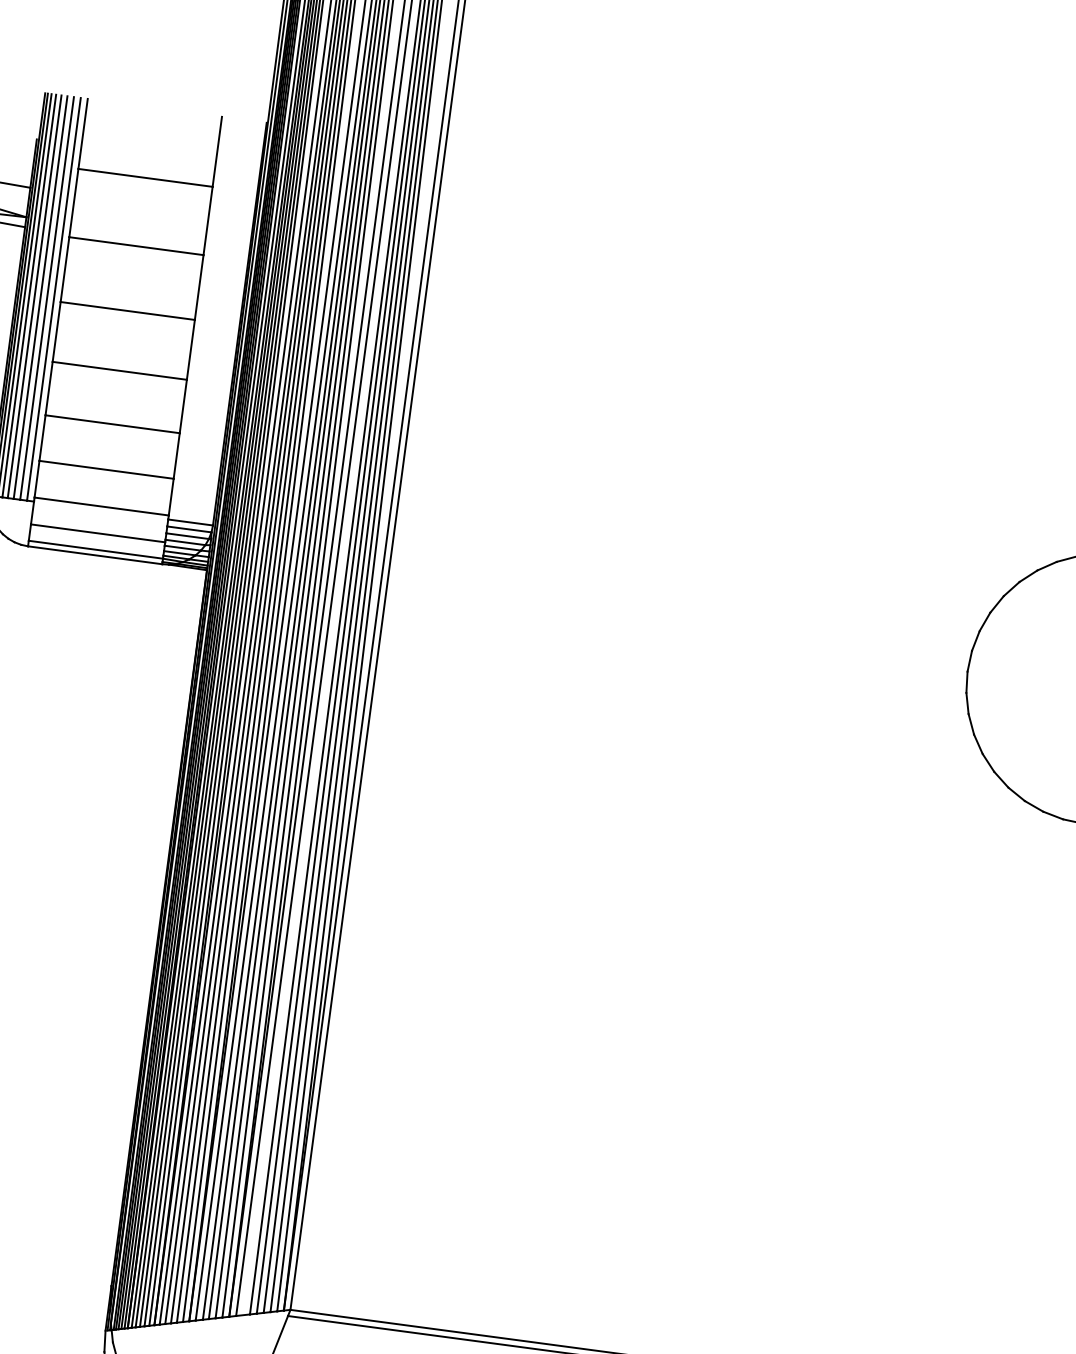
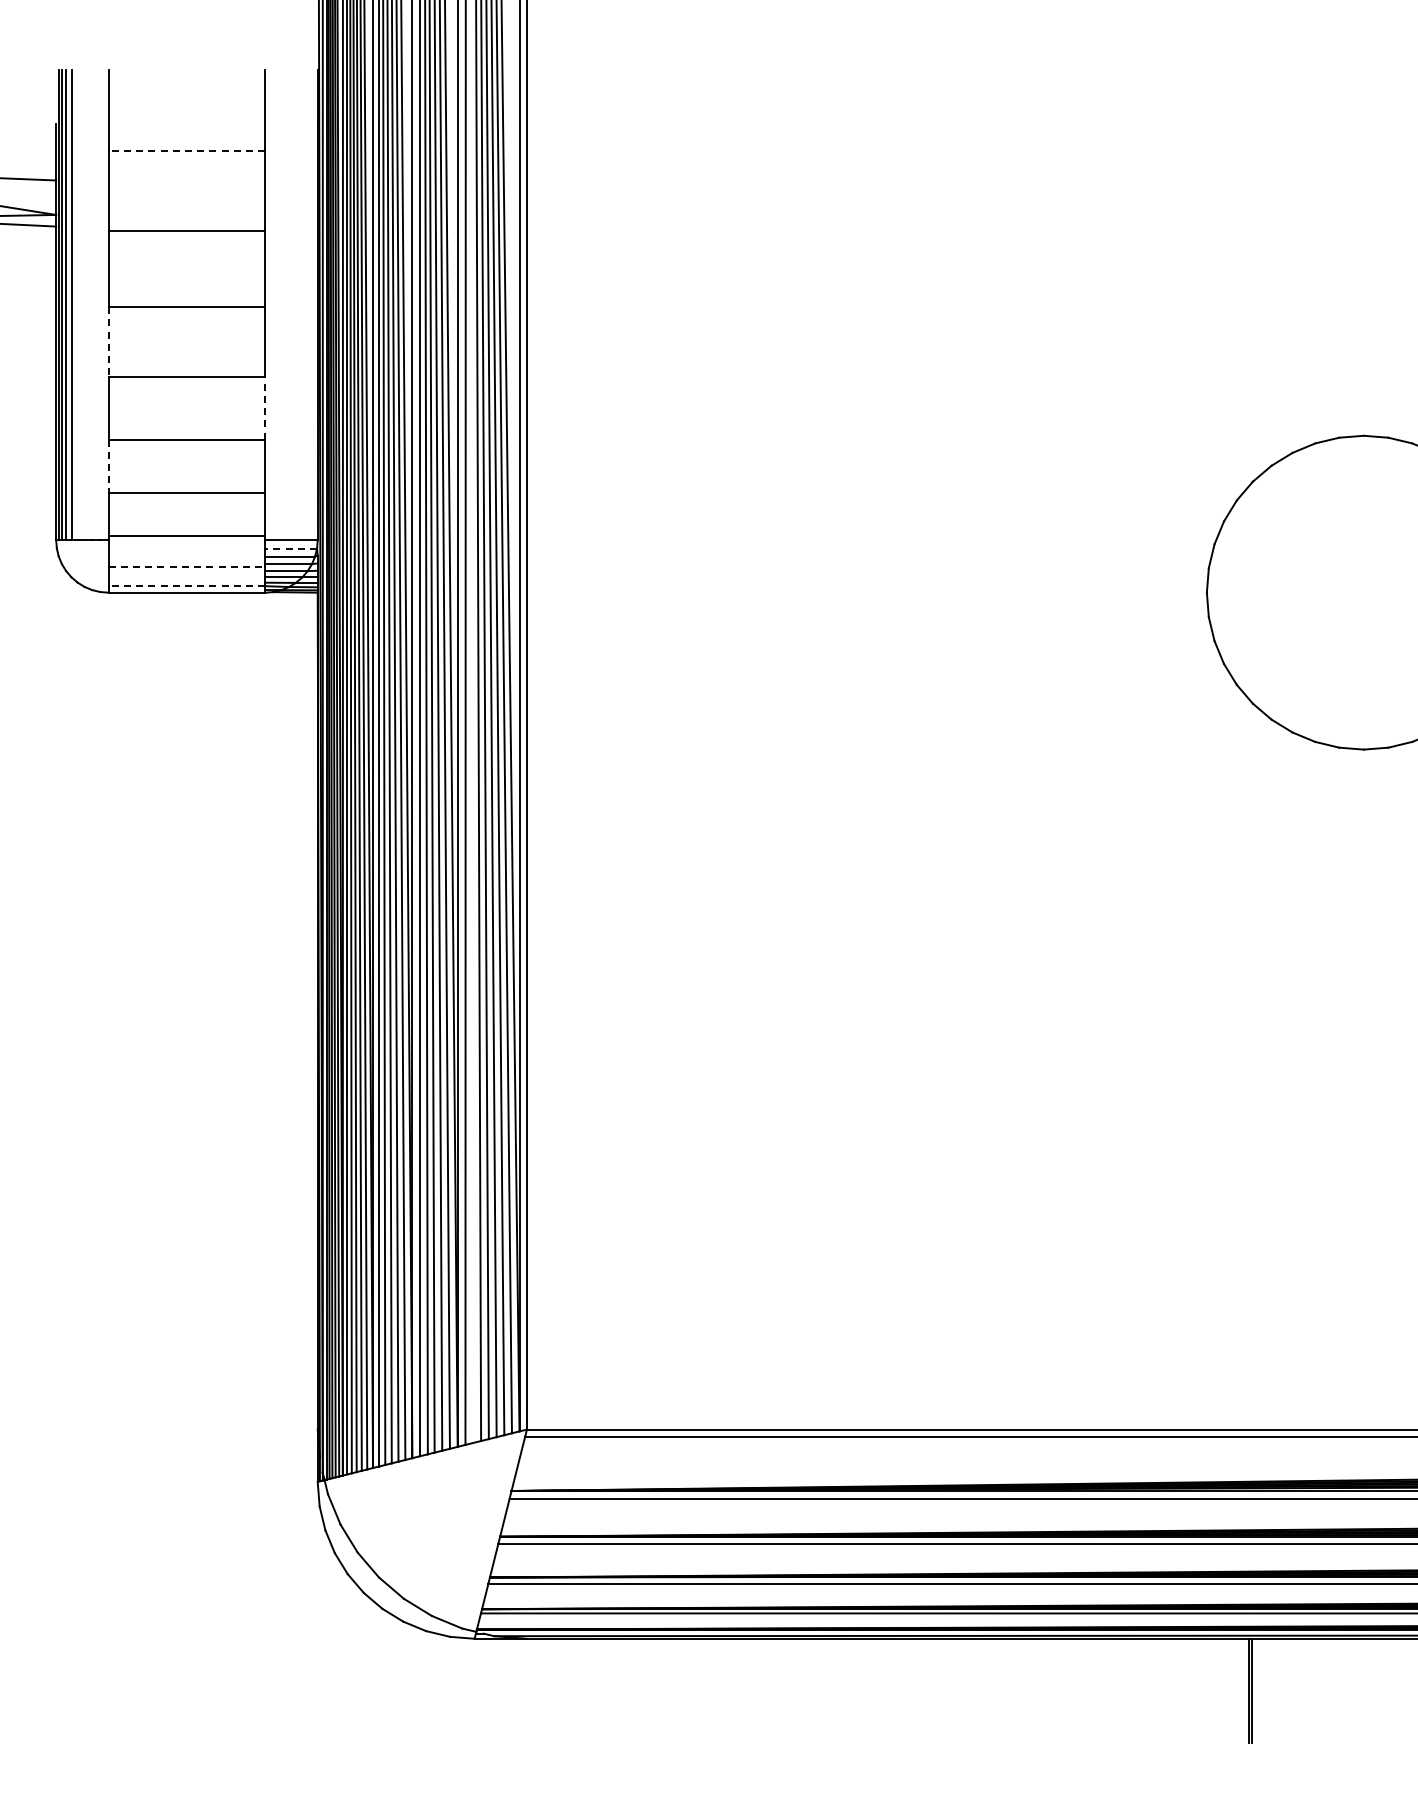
line: (145, 177) -> (186, 151), solid -> dashed
line: (34, 296) -> (77, 304), removed
line: (40, 297) -> (84, 304), removed
line: (47, 298) -> (92, 304), removed
line: (54, 298) -> (100, 304), removed
line: (56, 332) -> (108, 342), solid -> dashed
line: (183, 405) -> (265, 407), solid -> dashed
line: (42, 438) -> (108, 466), solid -> dashed
line: (189, 529) -> (291, 548), solid -> dashed
line: (98, 533) -> (187, 567), solid -> dashed
line: (95, 549) -> (186, 586), solid -> dashed

